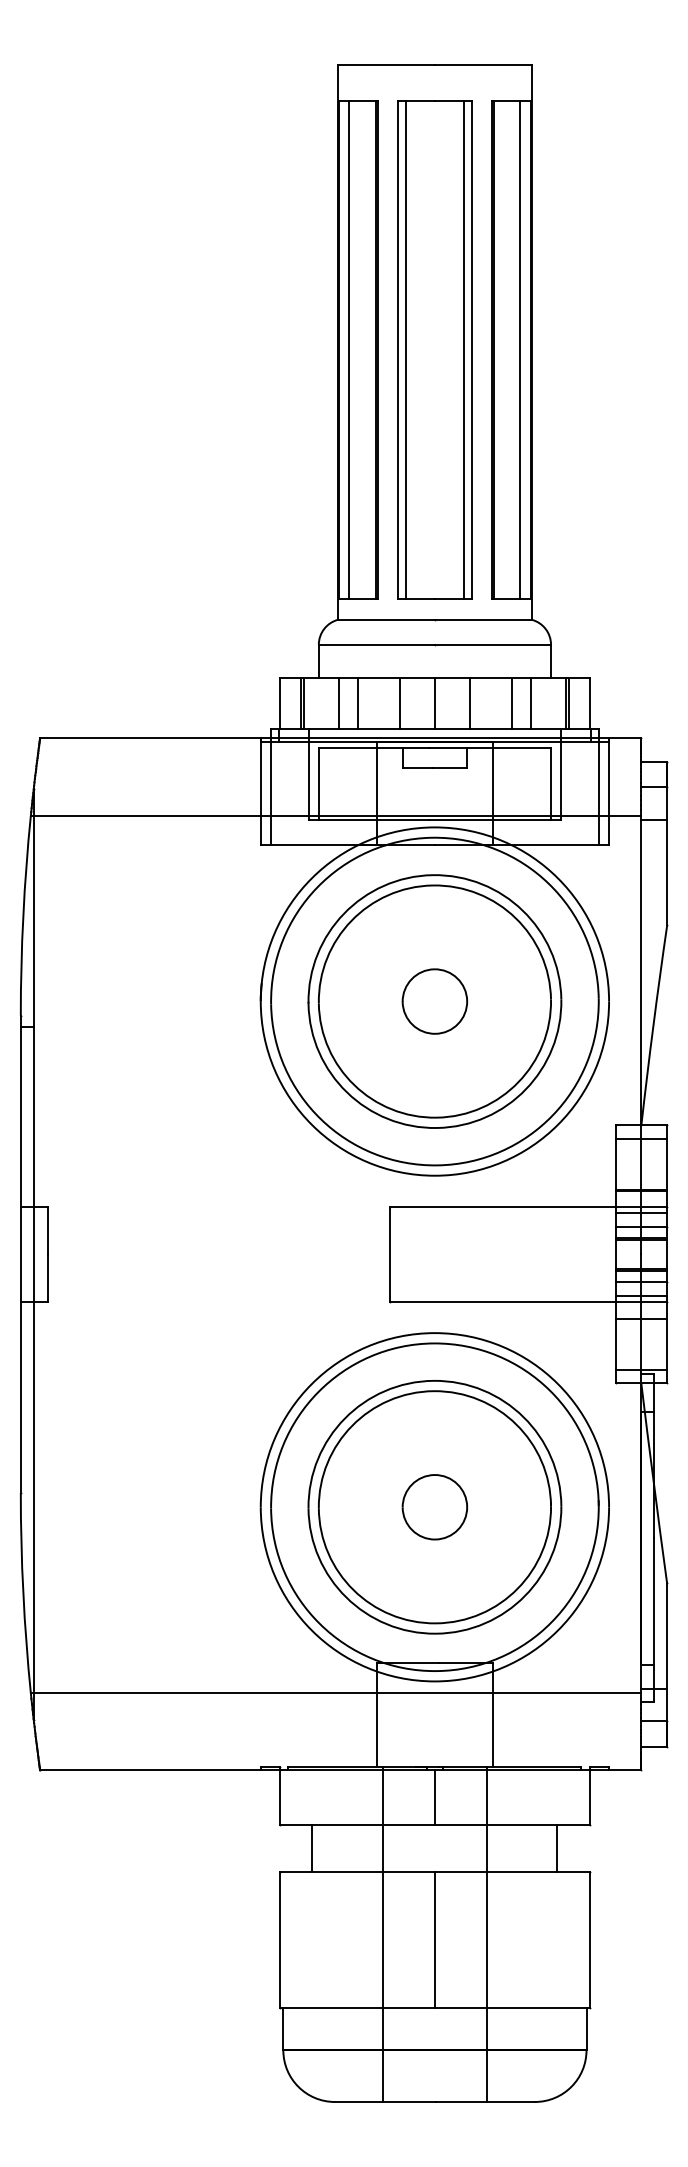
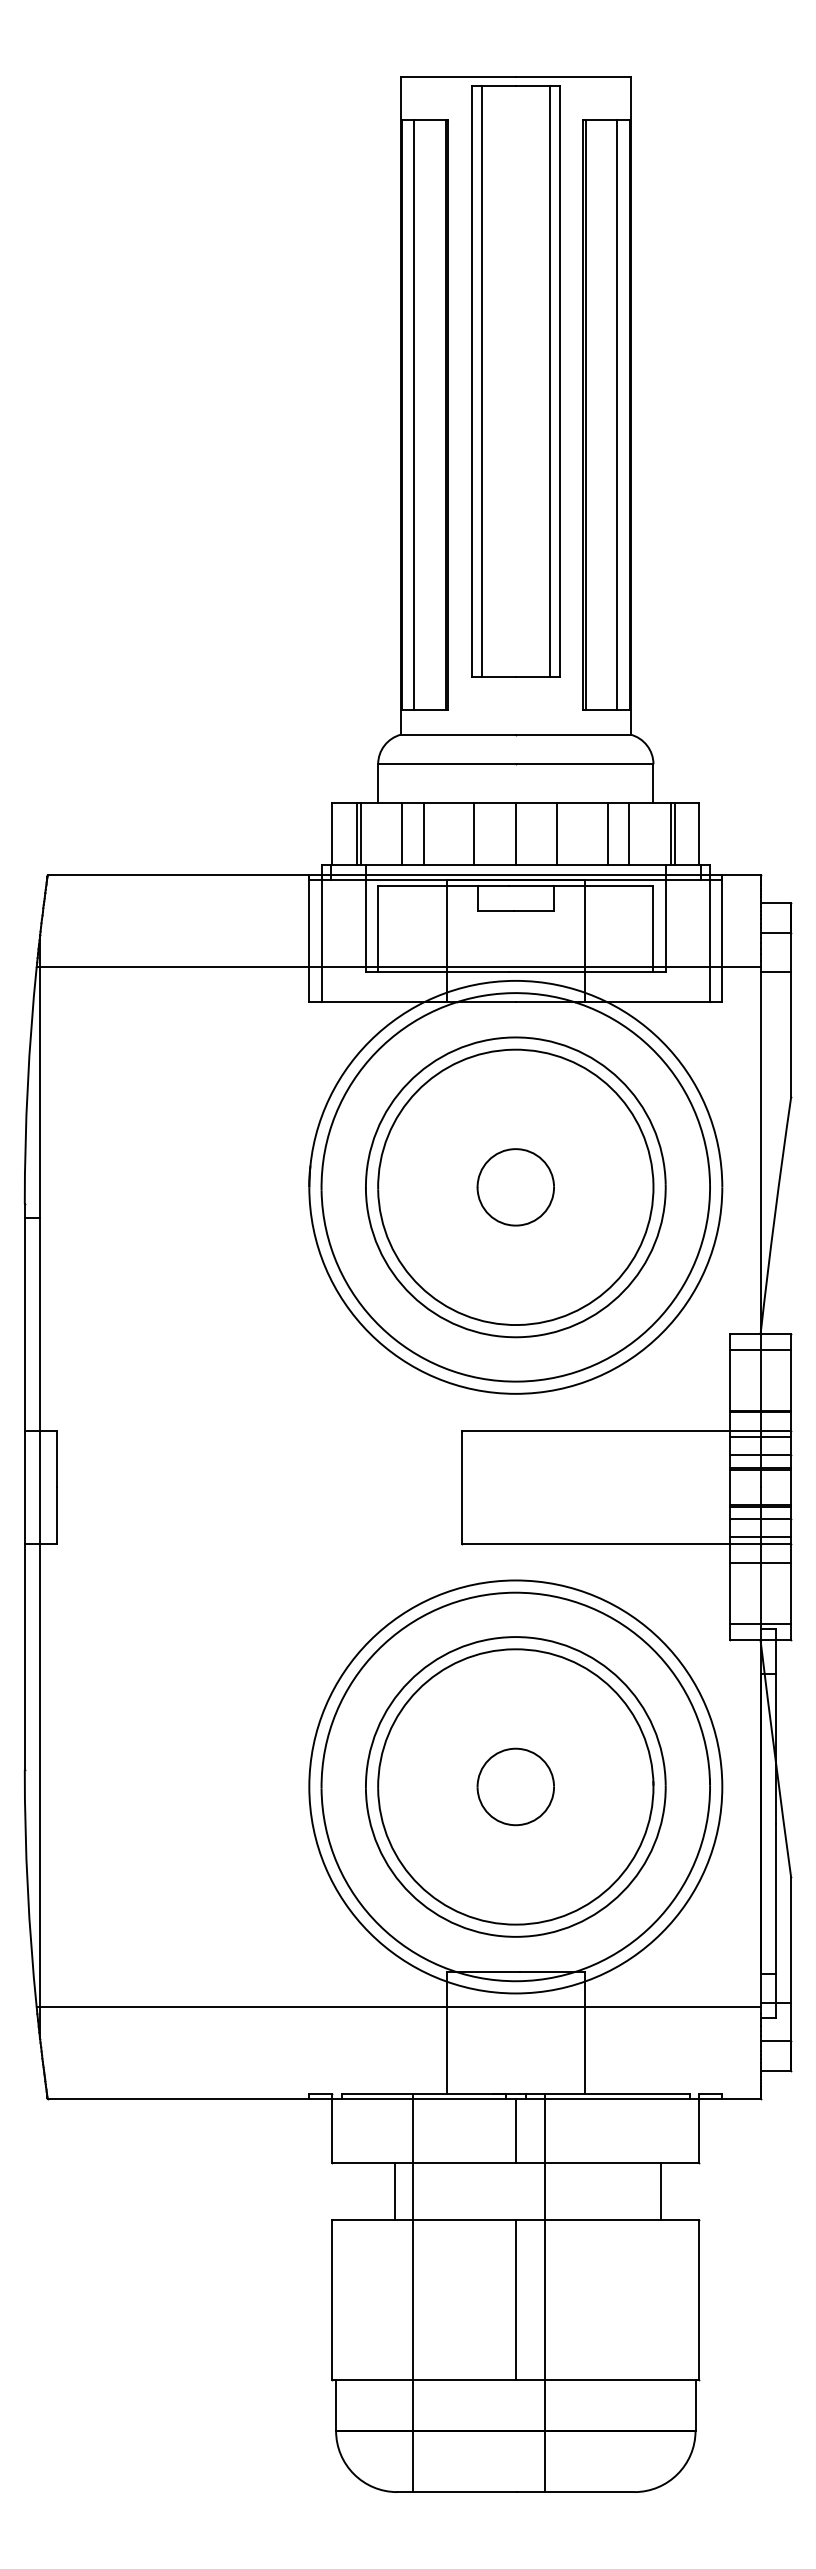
part: (434, 349) -> (515, 380), moved
line: (312, 1848) -> (395, 2191), moved
line: (383, 1933) -> (413, 2292), moved
line: (486, 1933) -> (544, 2292), moved

